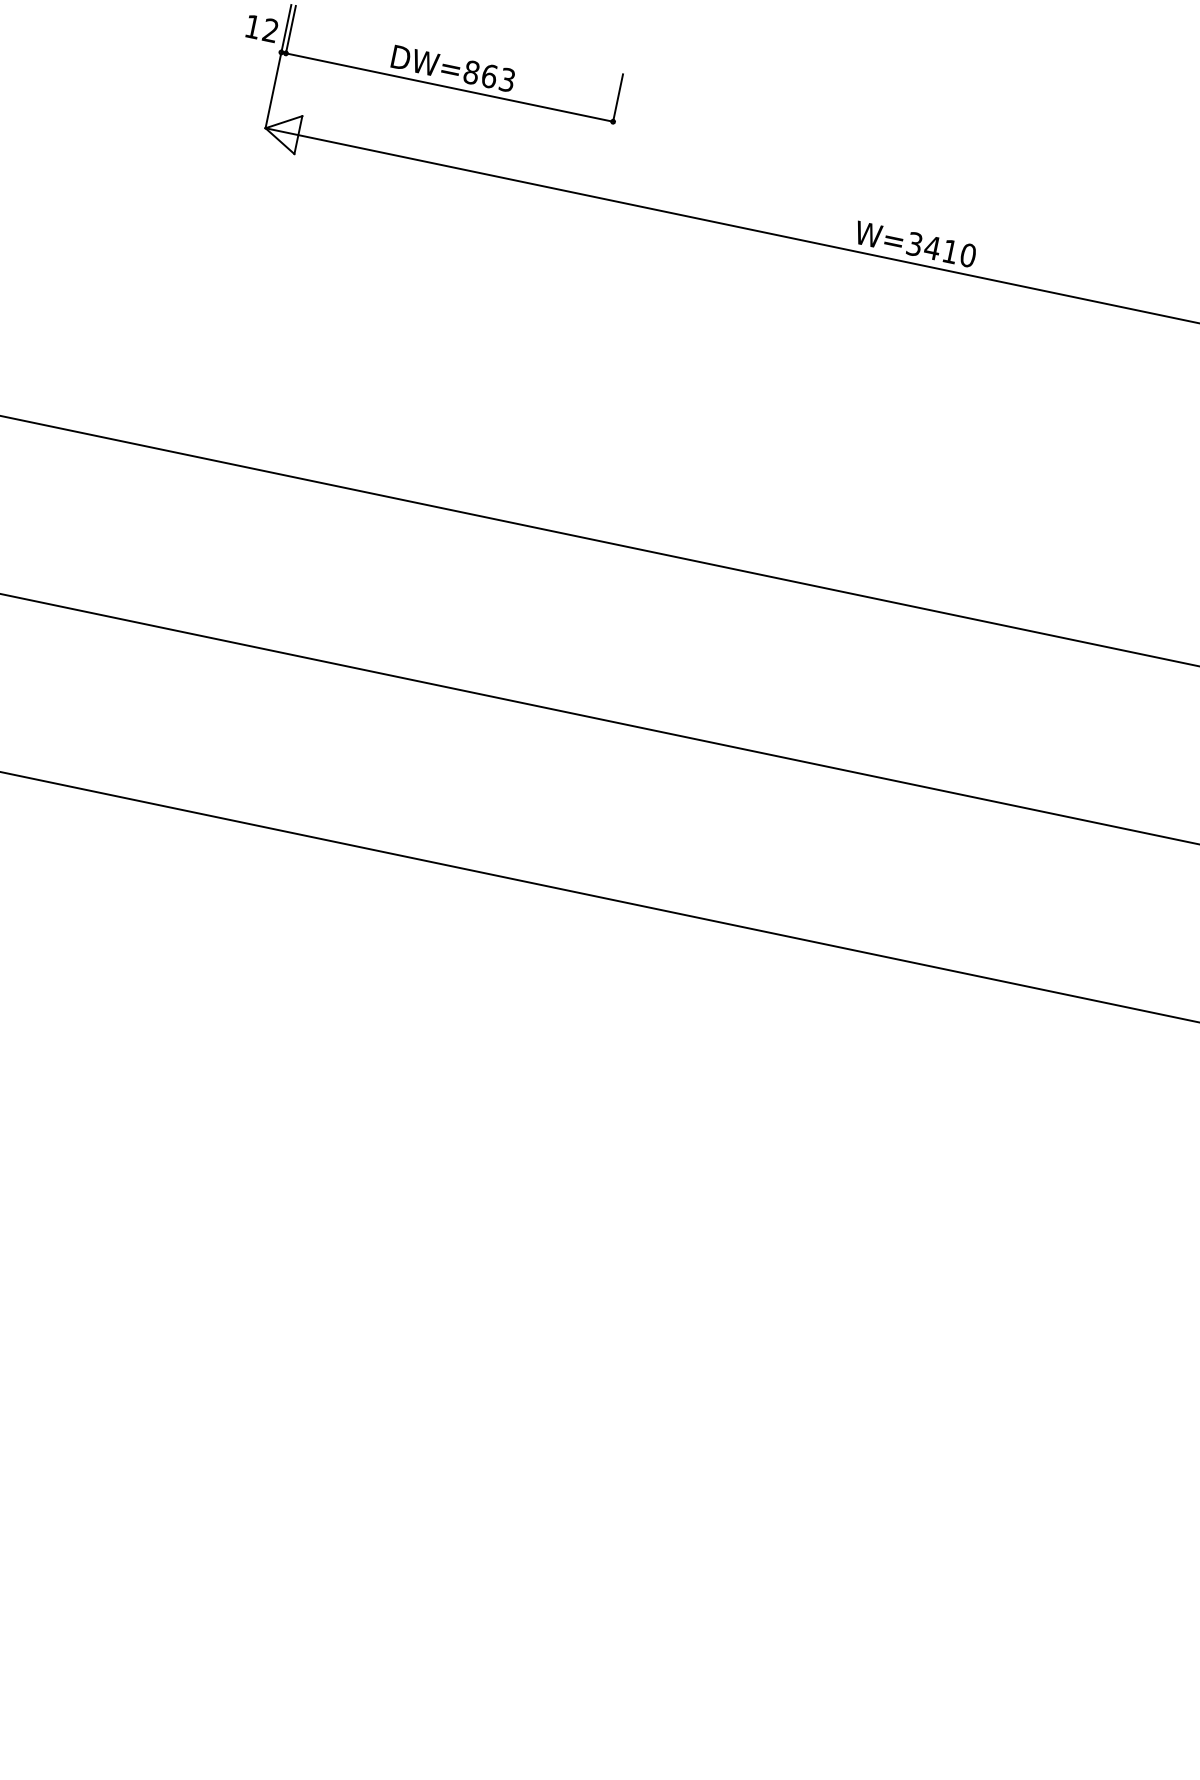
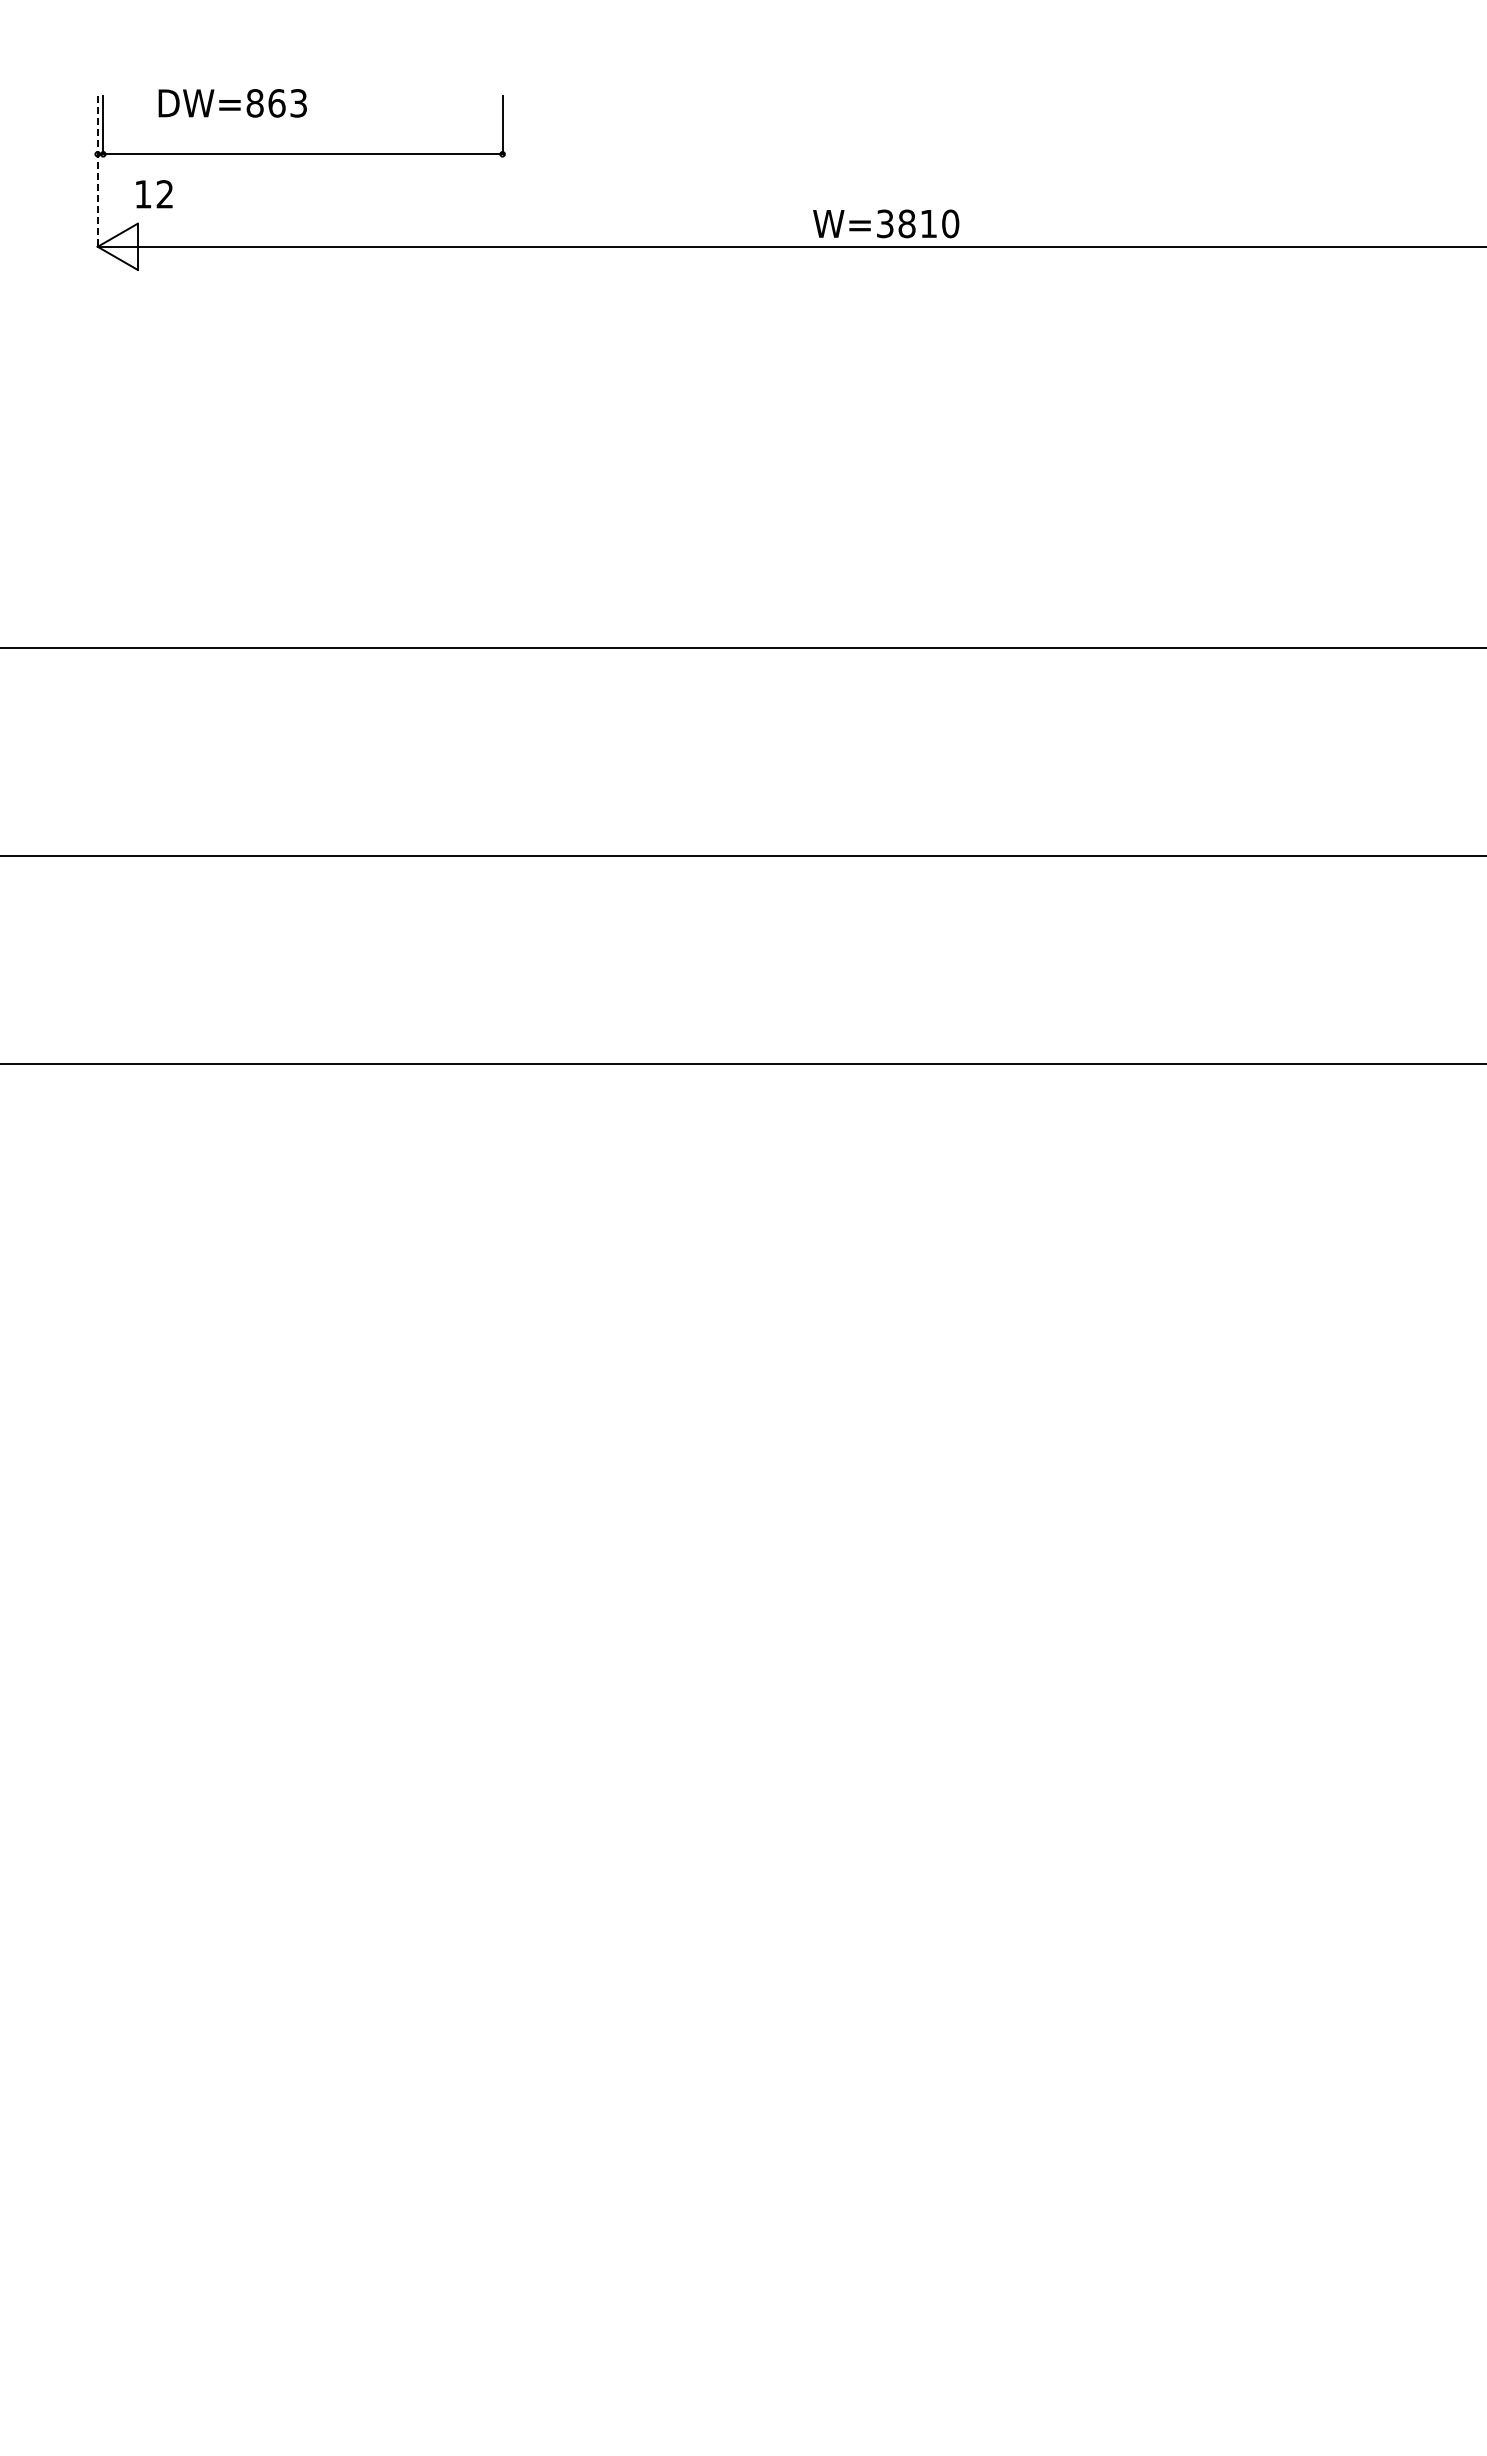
text: (262, 28) -> (154, 194), moved
line: (278, 67) -> (97, 172), solid -> dashed
text: (453, 68) -> (232, 103), moved
text: (933, 247) -> (907, 223), W=3410 -> W=3810

